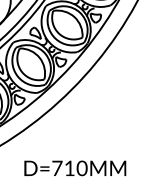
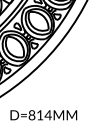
text: (68, 168) -> (39, 115), D=710MM -> D=814MM

